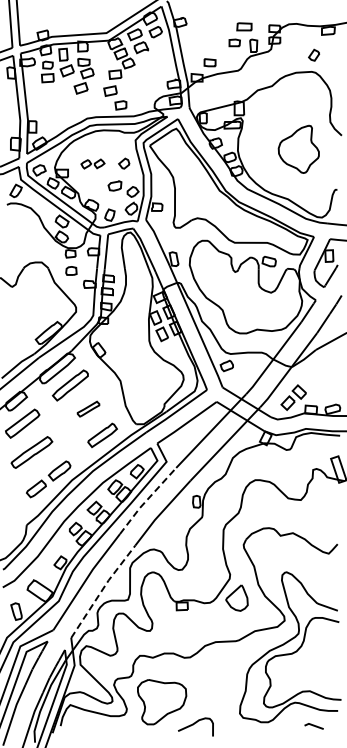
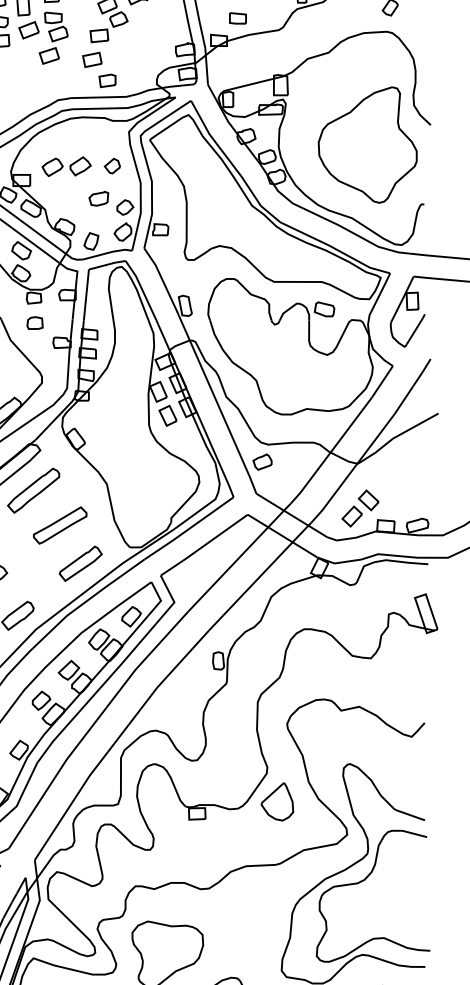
part: (298, 149) -> (367, 145), size x1.67
part: (92, 163) -> (65, 165), size x1.43
part: (88, 408) -> (60, 524), size x1.67
line: (146, 500) -> (144, 658), dashed -> solid
line: (102, 590) -> (80, 790), dashed -> solid

